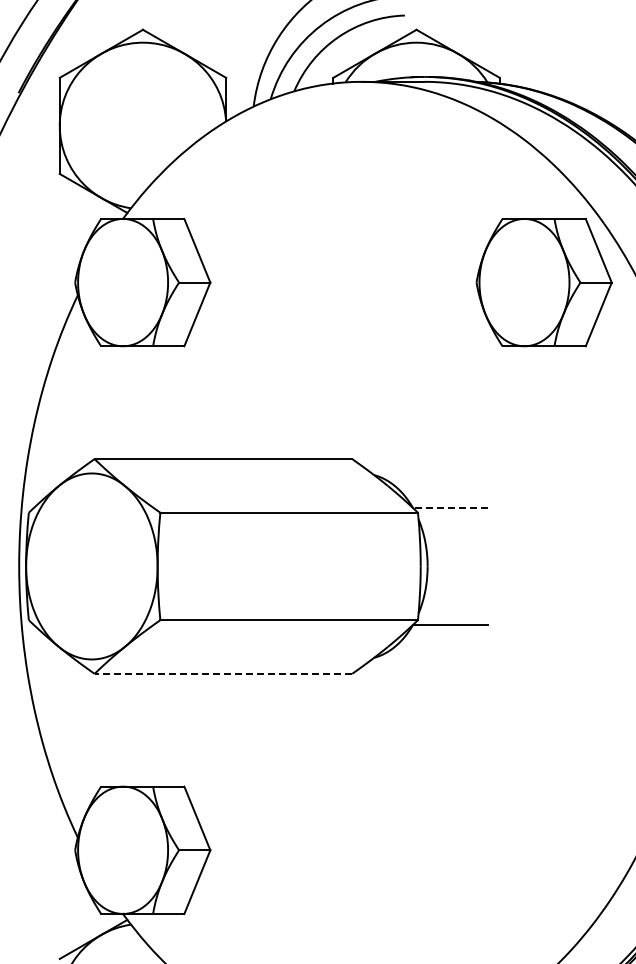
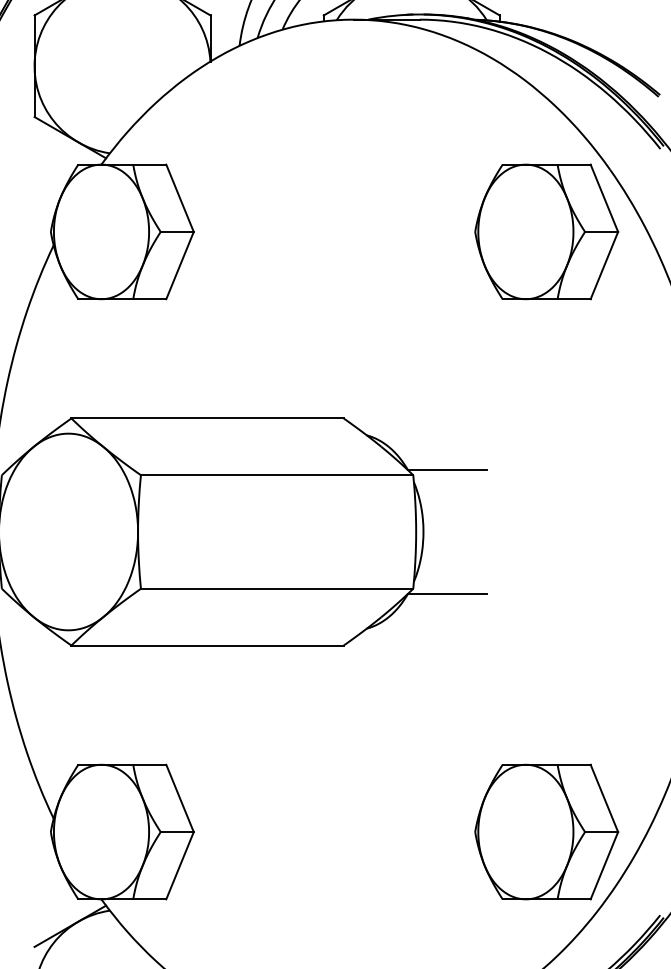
line: (450, 507) -> (447, 469), dashed -> solid
line: (223, 673) -> (207, 645), dashed -> solid
part: (543, 849) -> (545, 831), added

